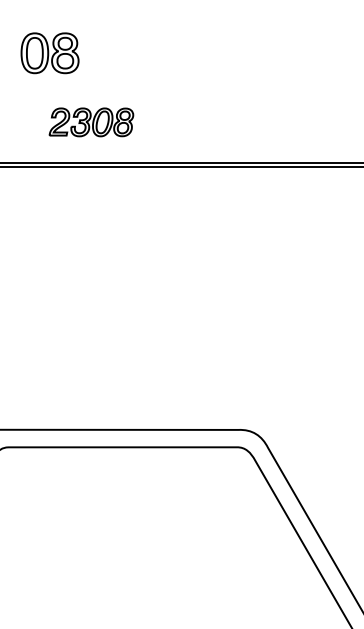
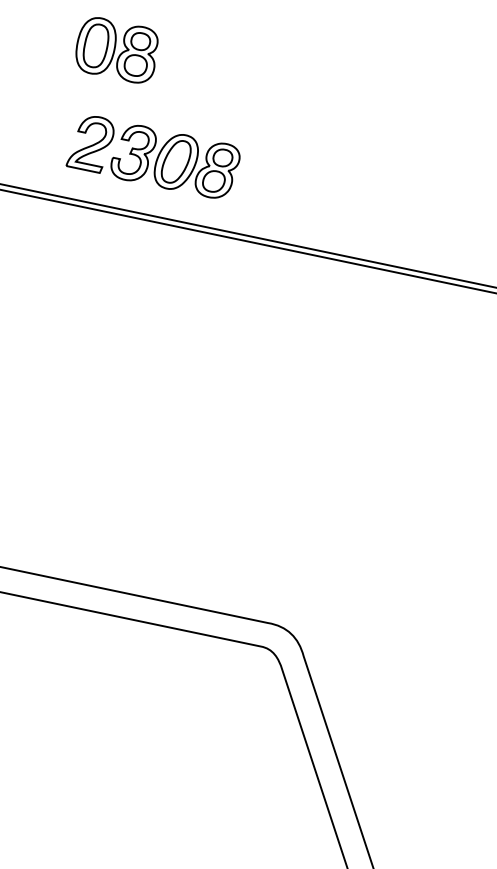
part: (91, 122) -> (154, 157), size x1.43

